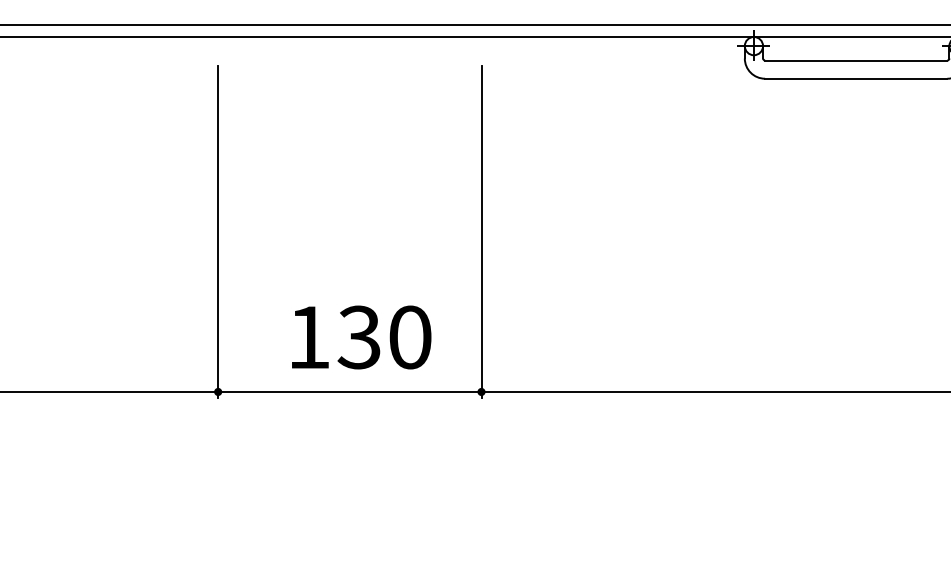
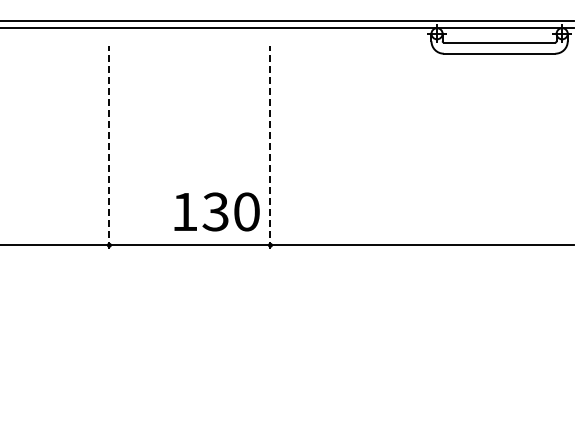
line: (218, 232) -> (109, 147), solid -> dashed
line: (481, 232) -> (270, 147), solid -> dashed
text: (360, 336) -> (216, 211), moved

